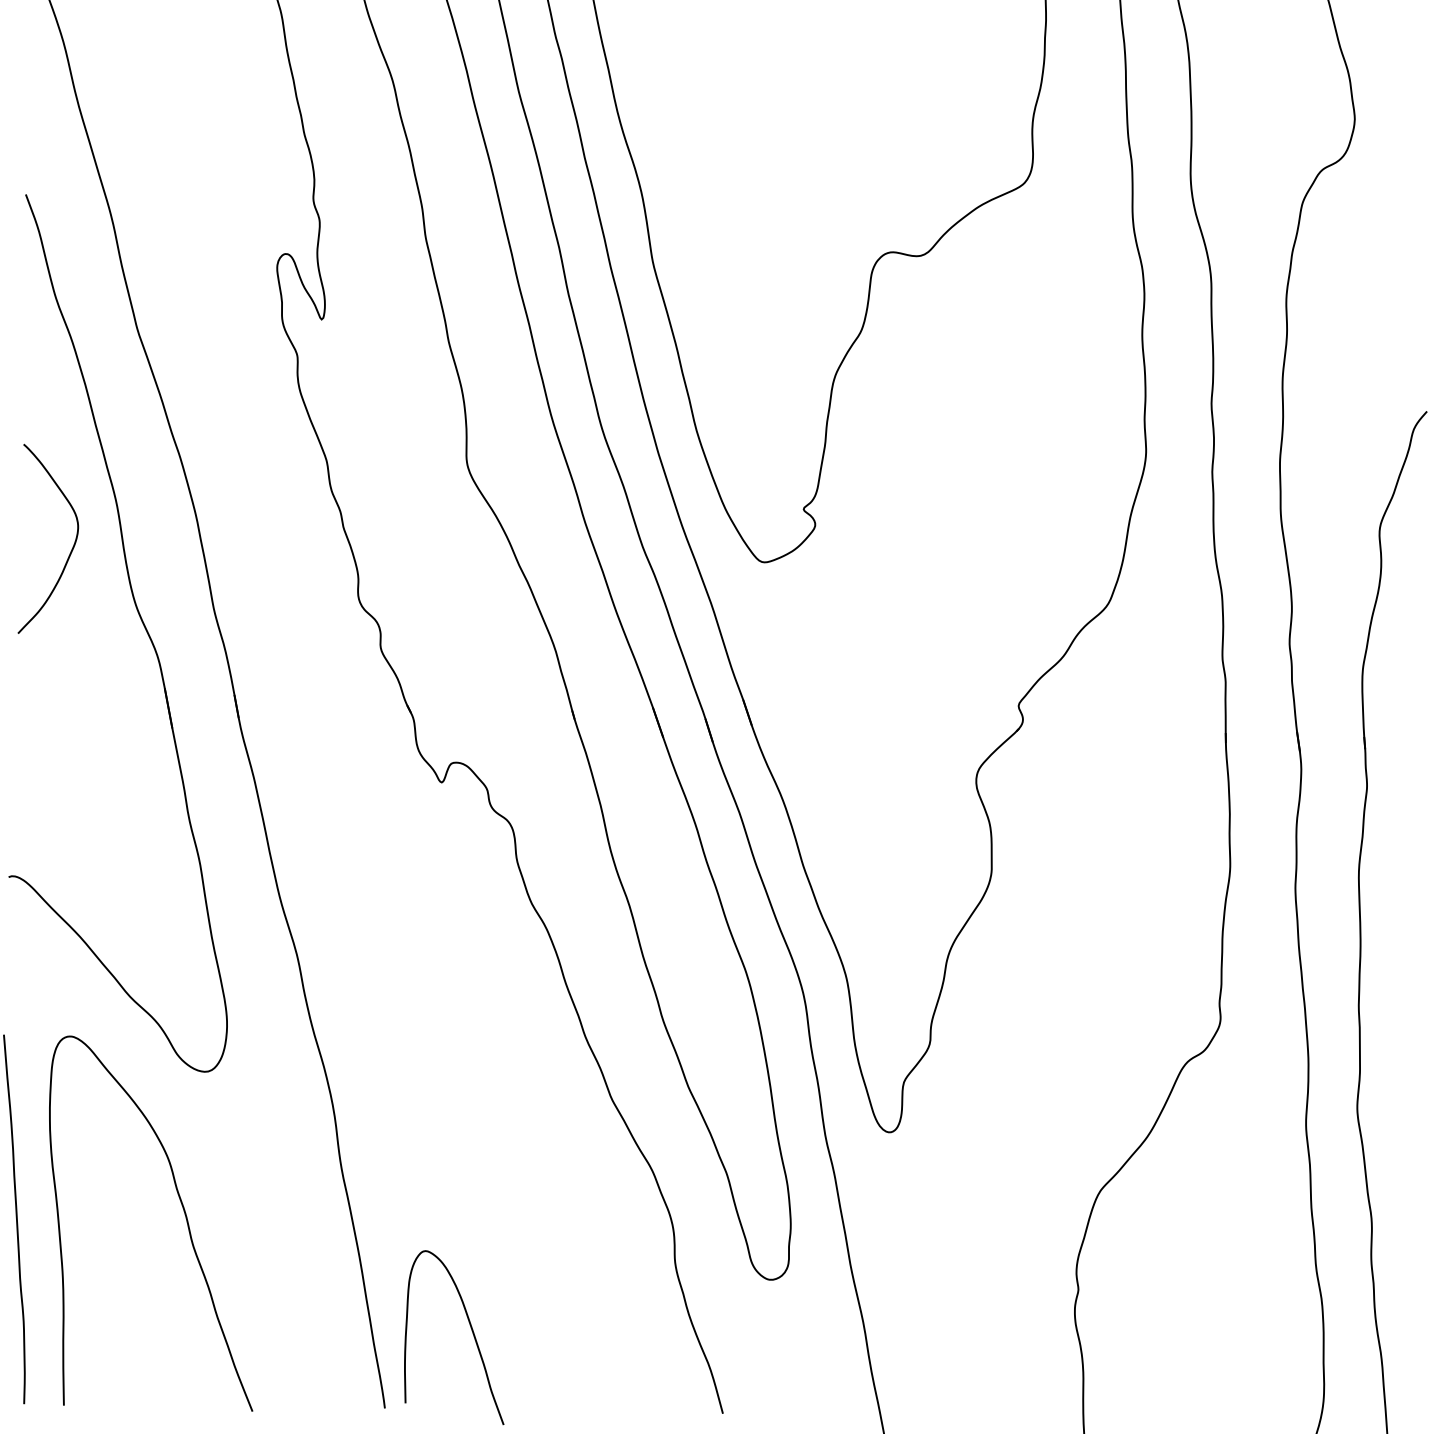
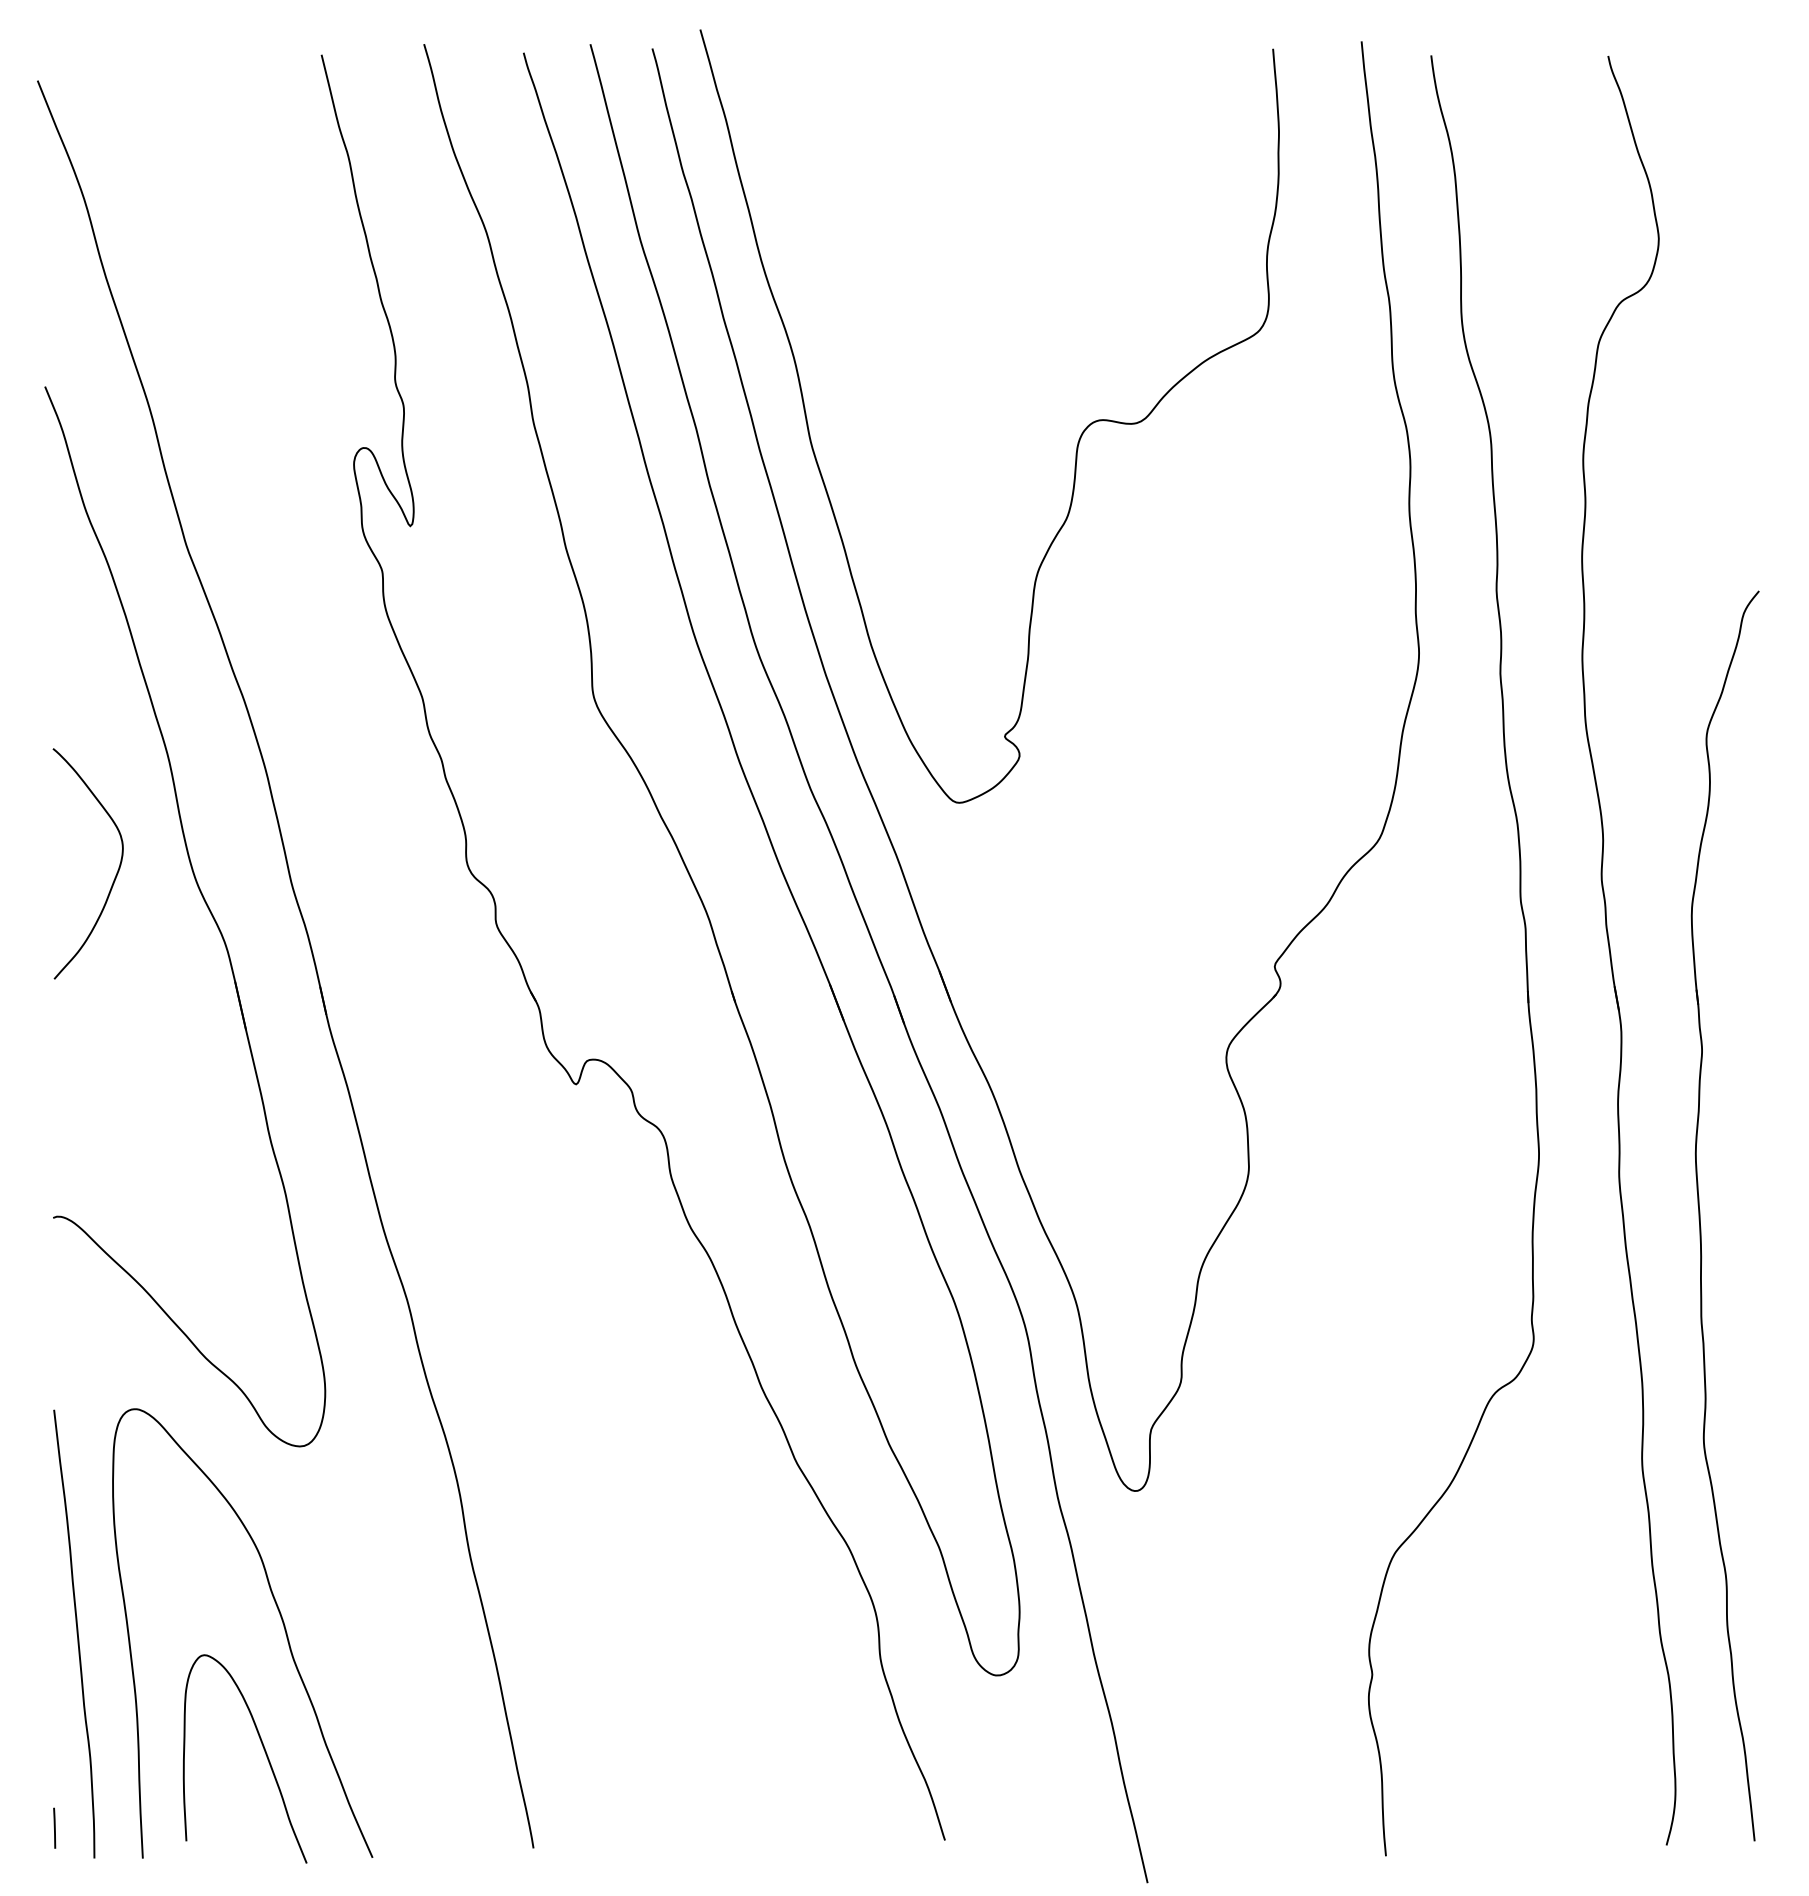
curve: (72, 547) -> (116, 872), moved
curve: (472, 1332) -> (264, 1752), moved

